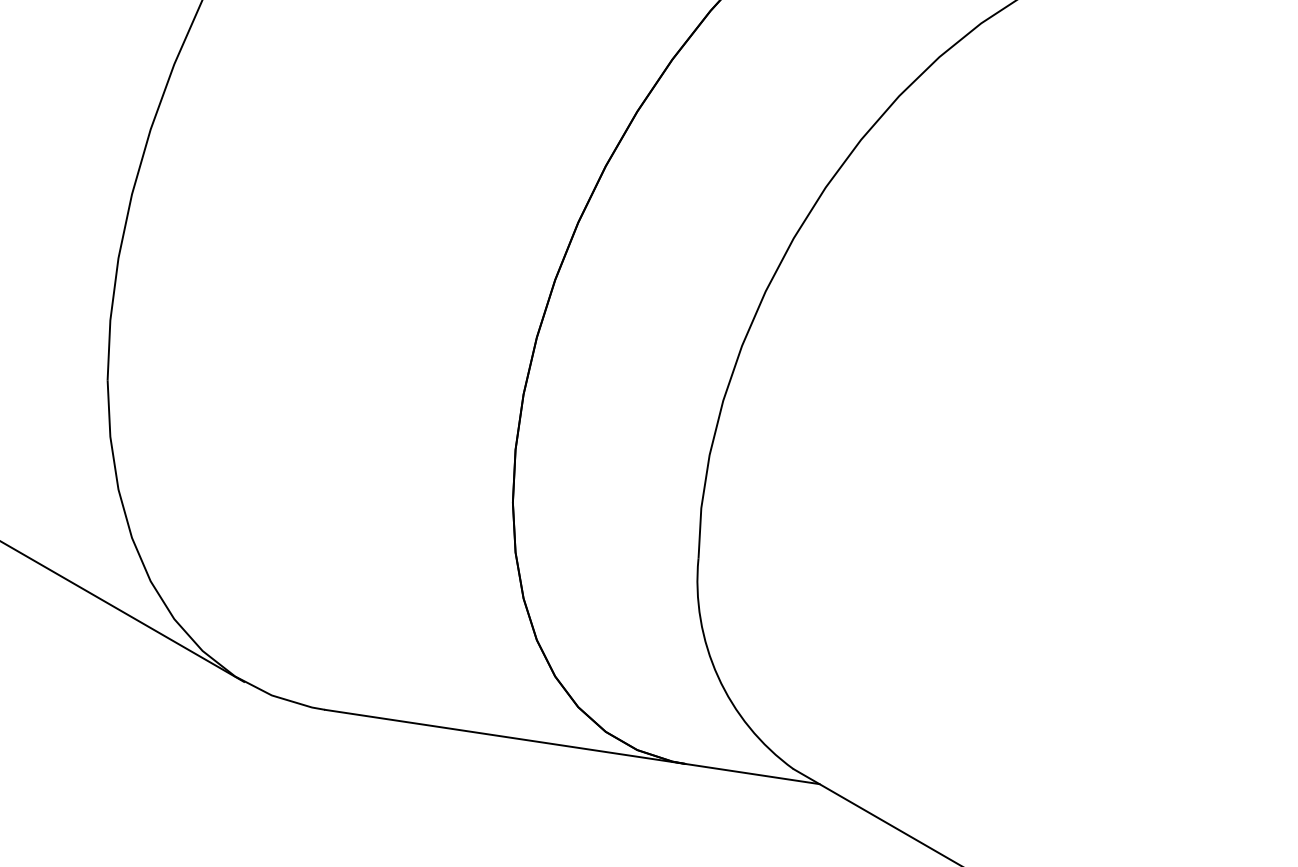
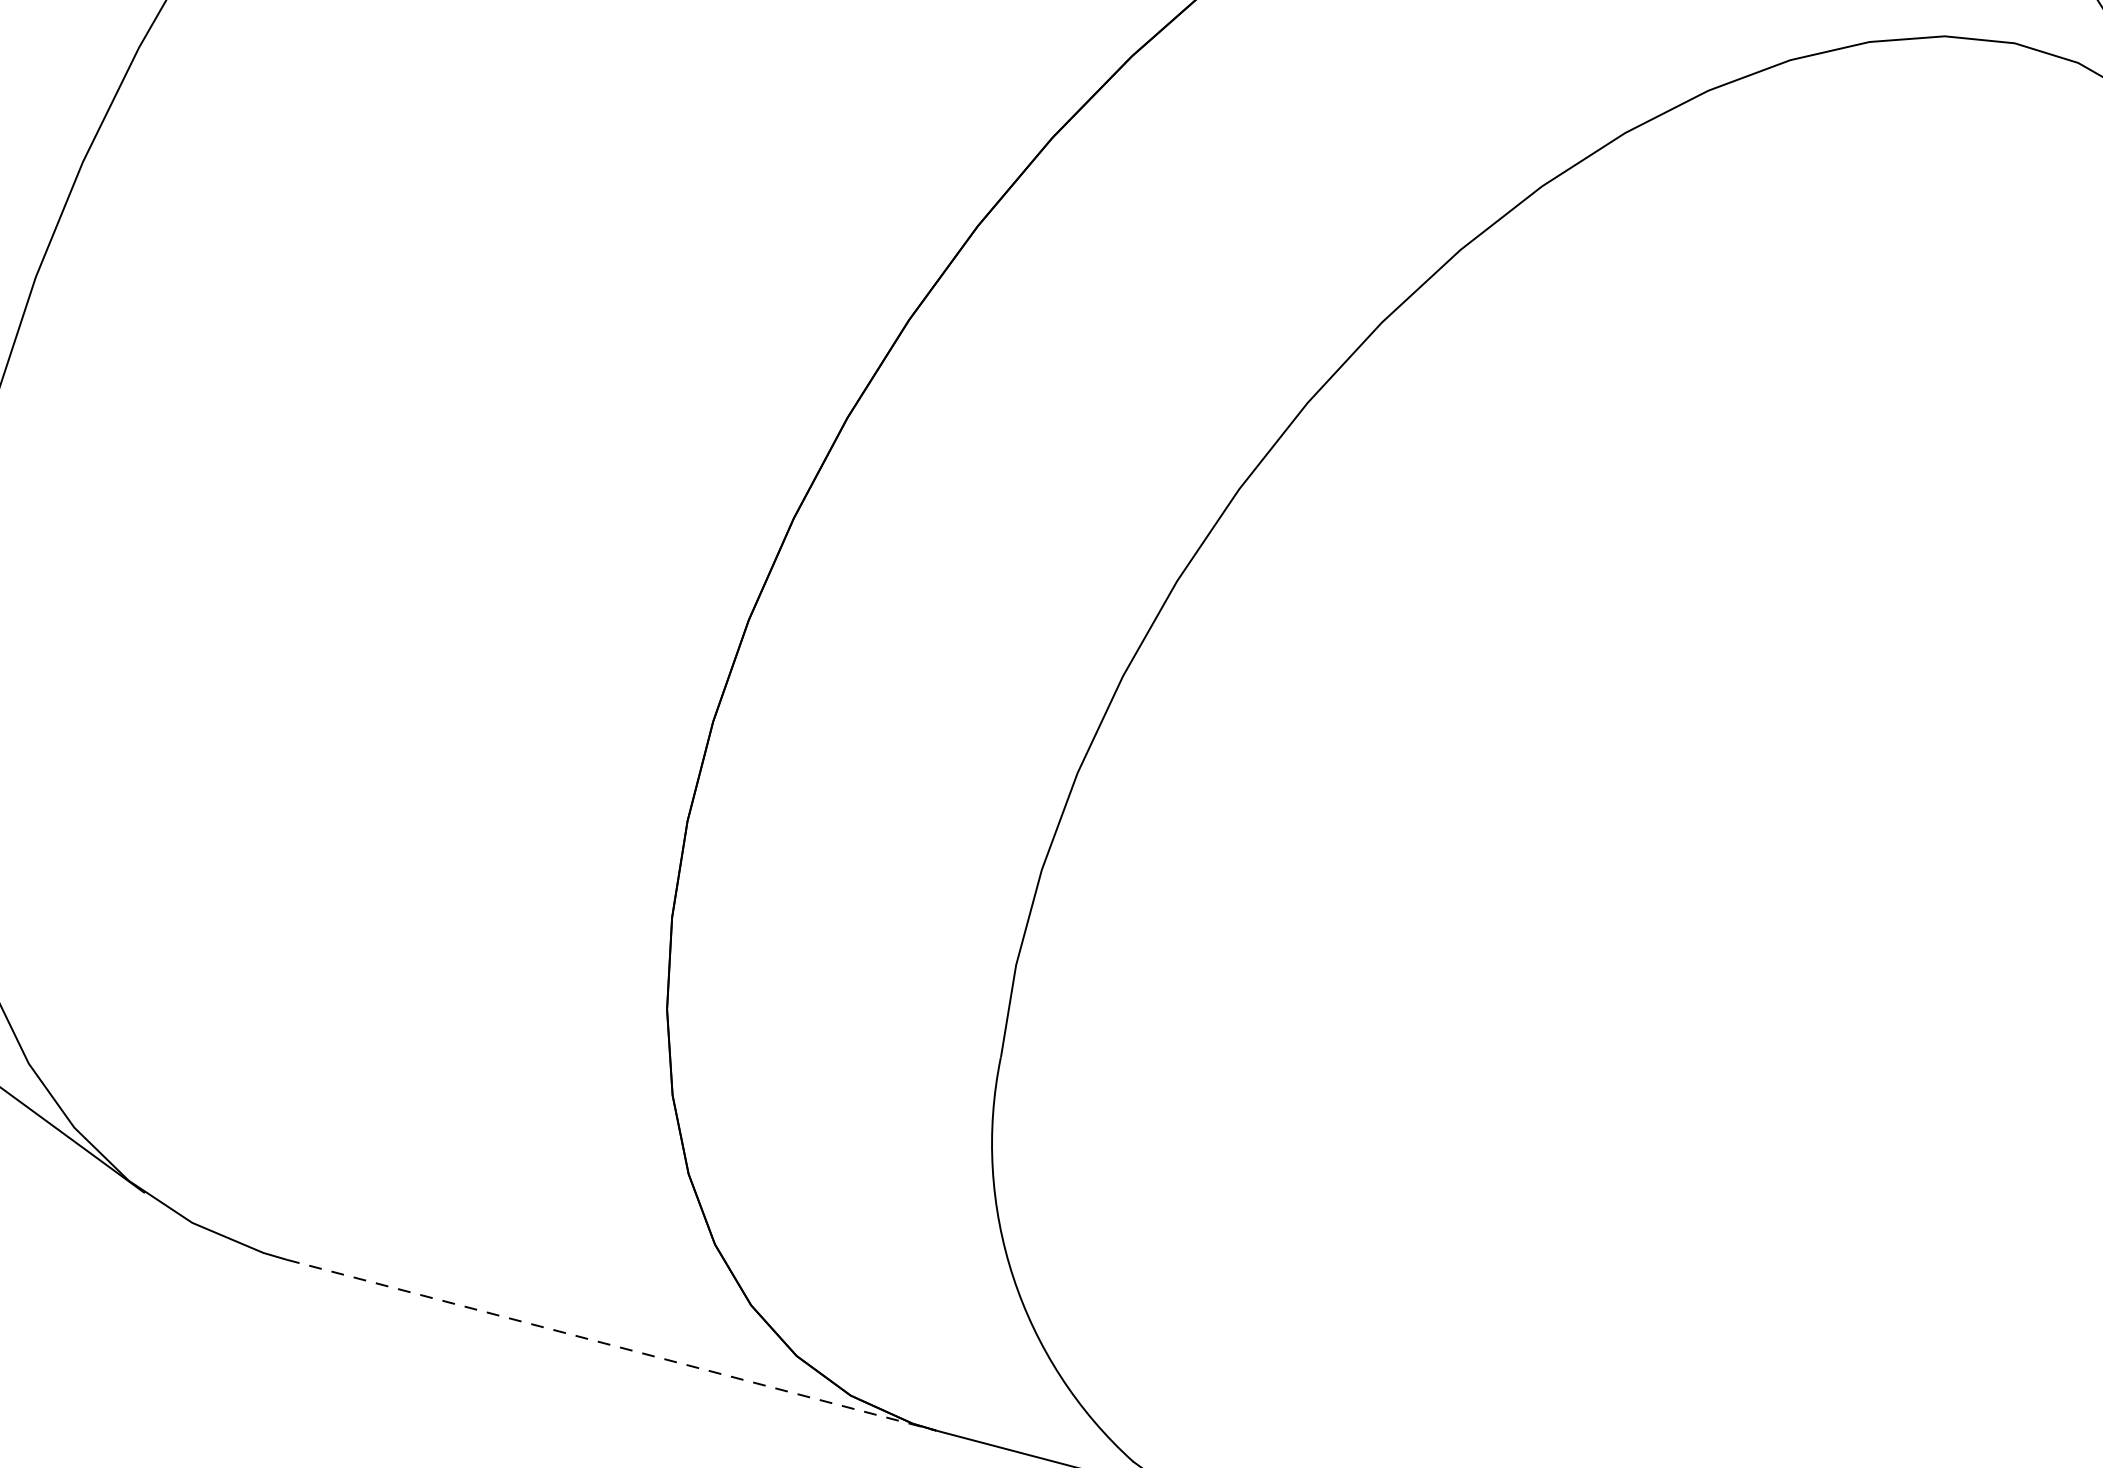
line: (505, 736) -> (612, 1344), solid -> dashed

